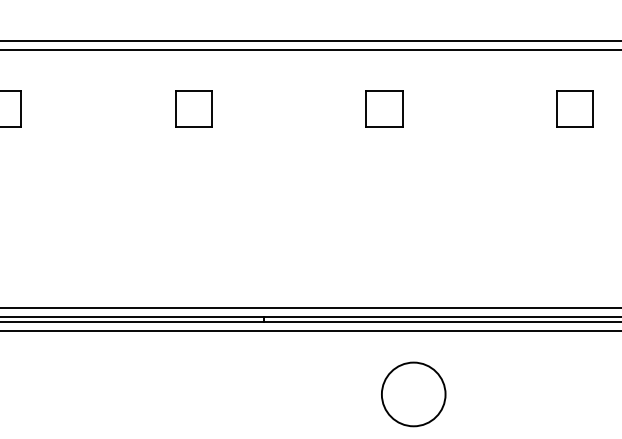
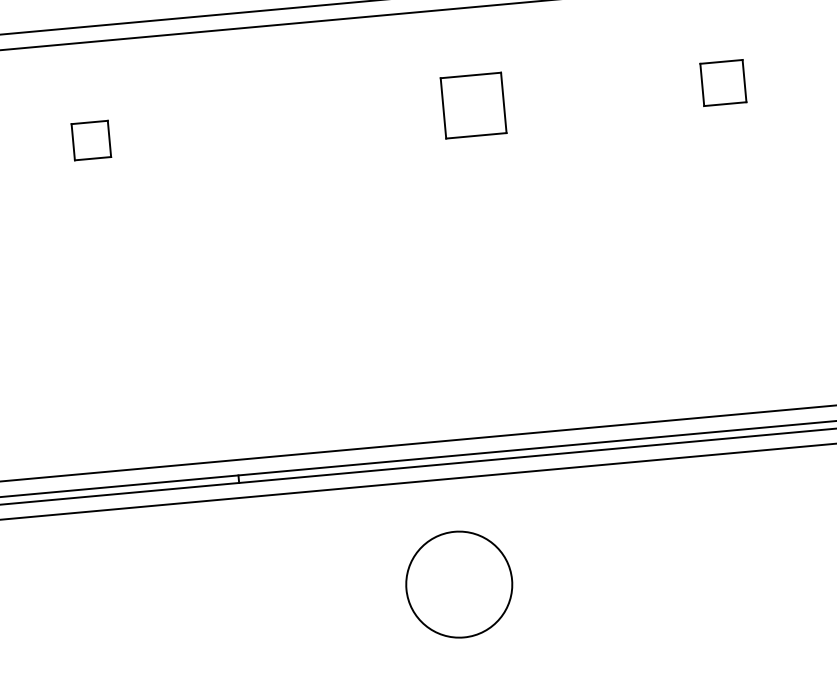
part: (193, 108) -> (90, 140), size x0.6
part: (384, 108) -> (473, 105), moved
part: (574, 108) -> (722, 82), size x0.7
circle: (413, 394) -> (458, 584), moved

